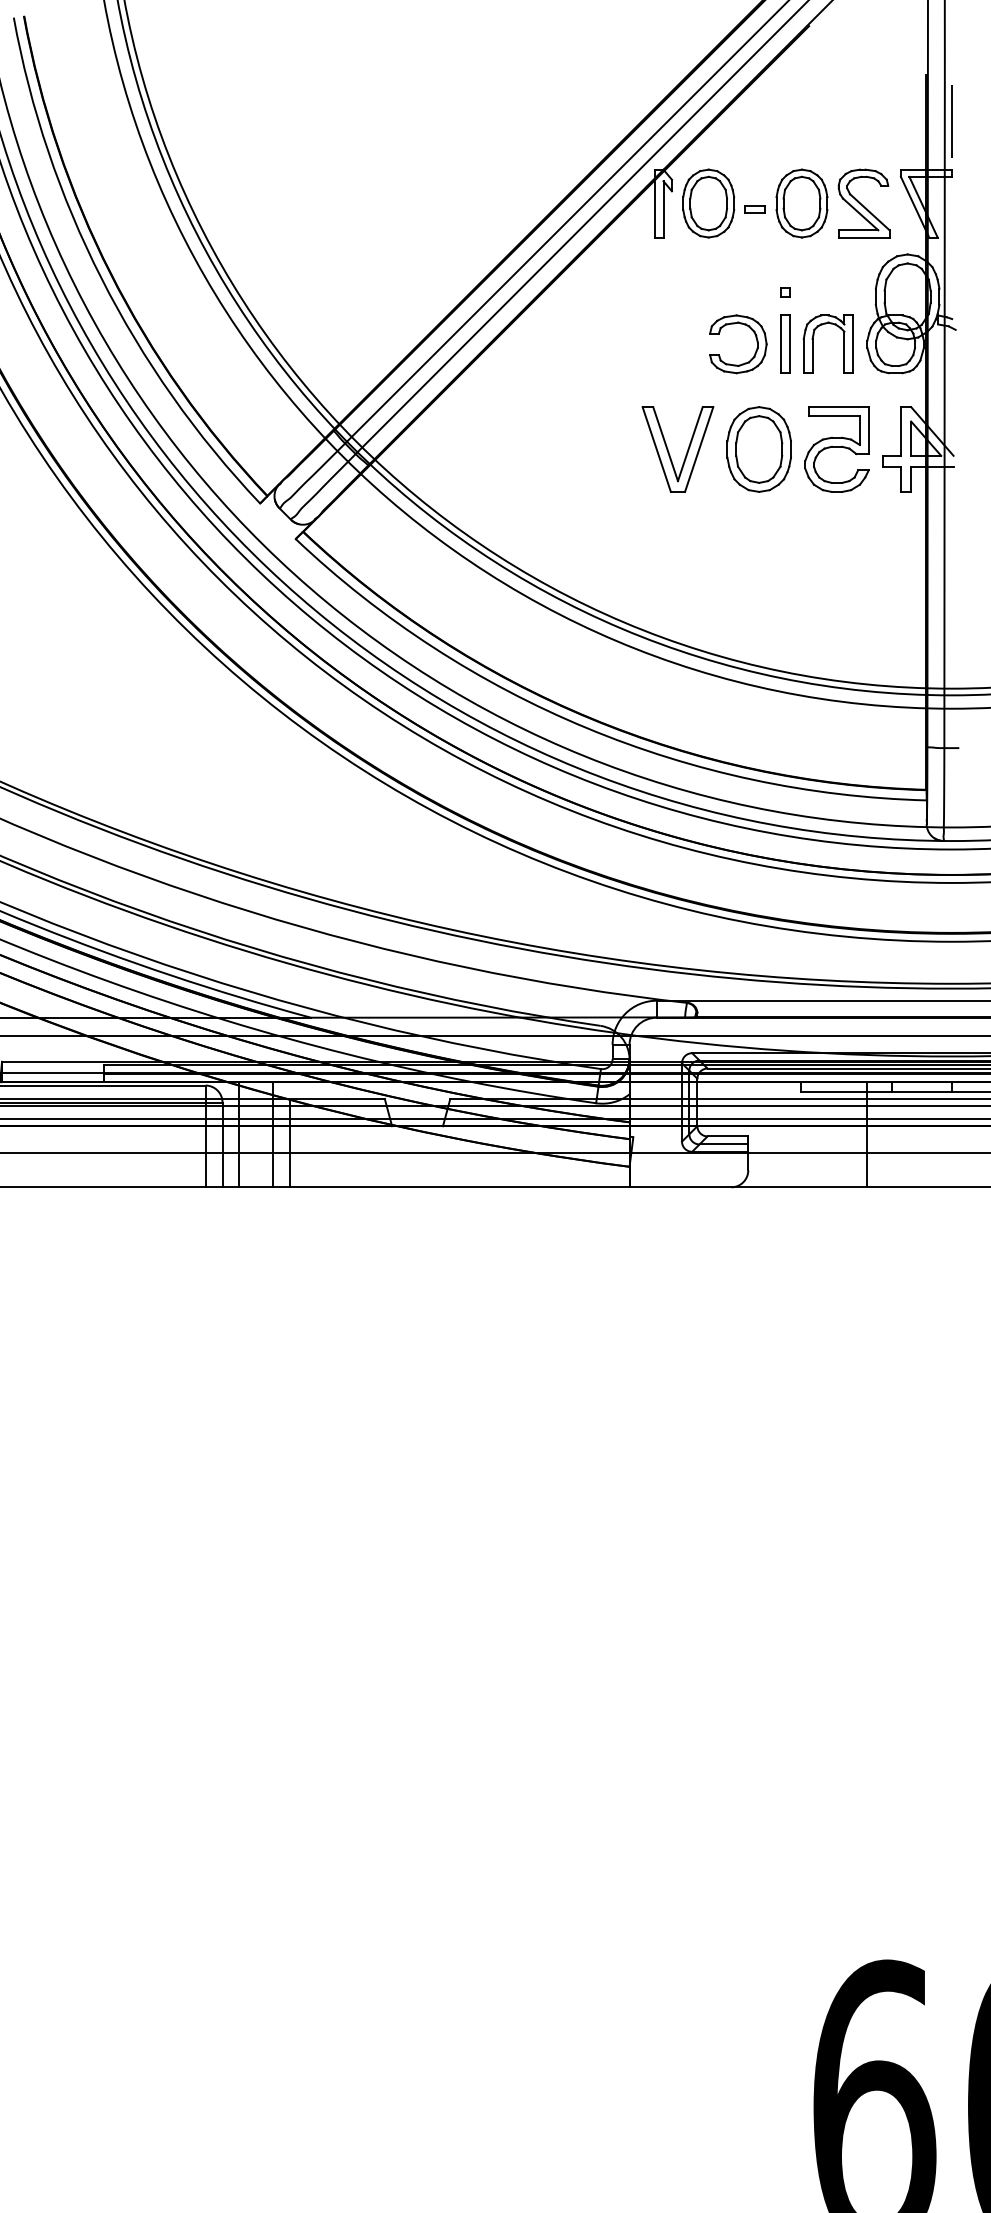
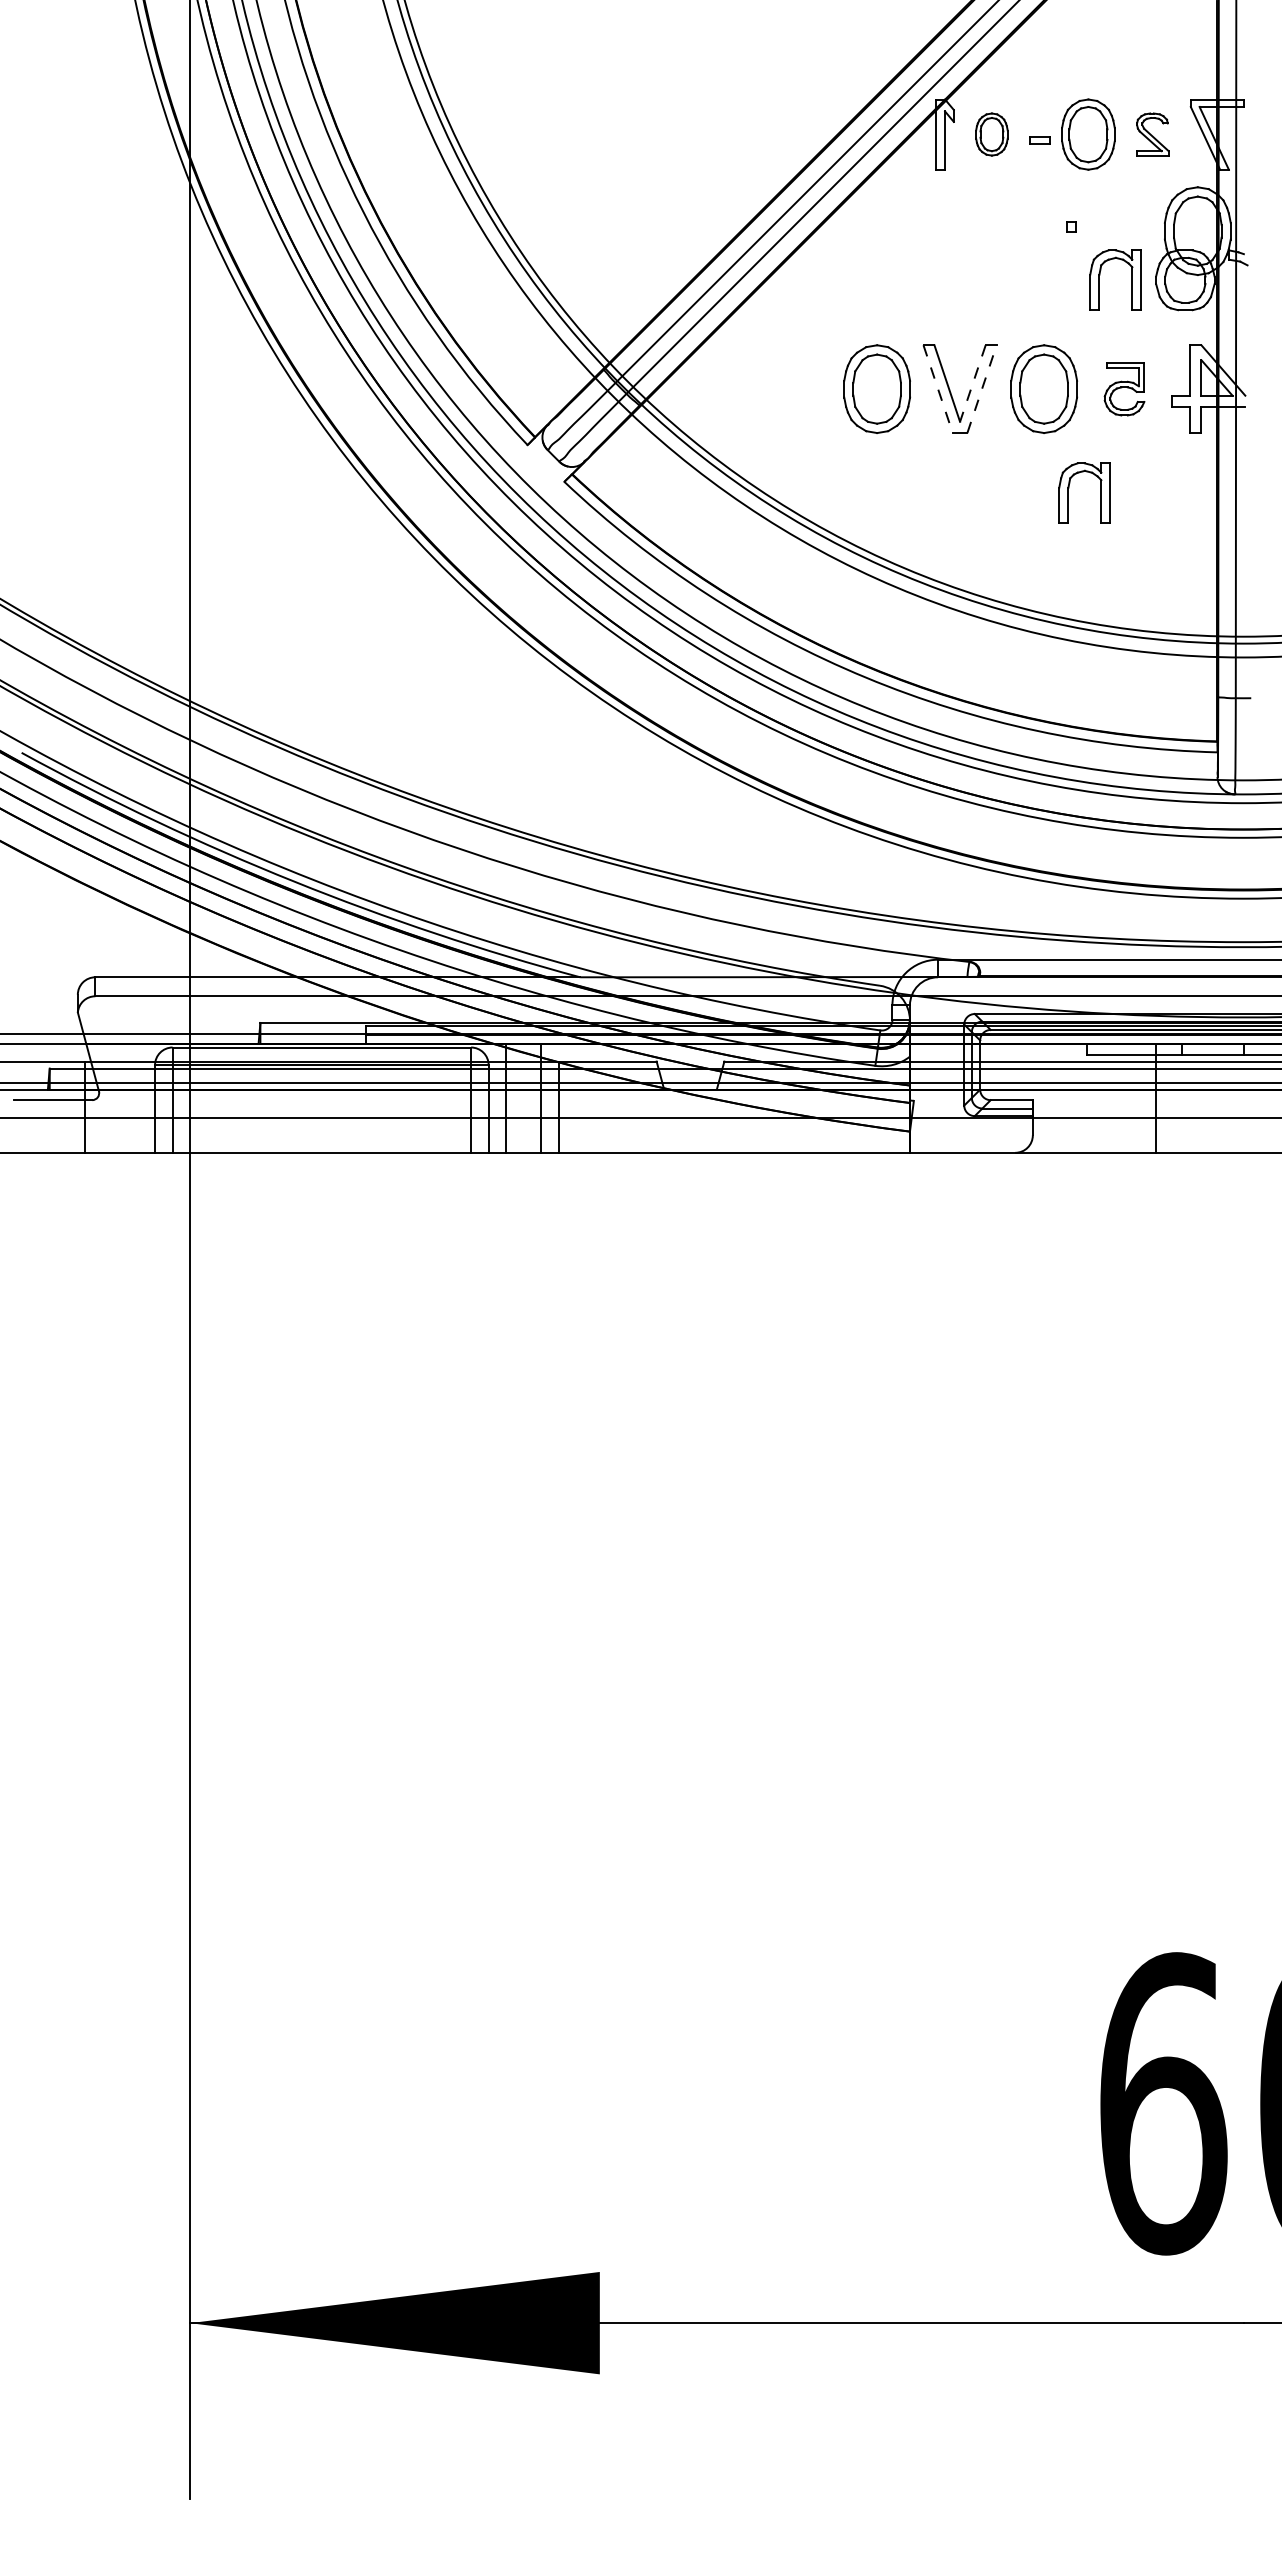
line: (951, 121) -> (1243, 49), removed
part: (708, 203) -> (991, 134), size x0.6
part: (863, 203) -> (1152, 134), size x0.6
part: (755, 338) -> (1040, 274), removed
part: (785, 343) -> (1071, 279), removed
line: (689, 445) -> (972, 384), solid -> dashed
part: (597, 448) -> (876, 388), added
line: (699, 448) -> (982, 388), solid -> dashed
part: (836, 448) -> (1124, 388), size x0.6
line: (657, 449) -> (938, 389), solid -> dashed
part: (783, 545) -> (1069, 488), added

